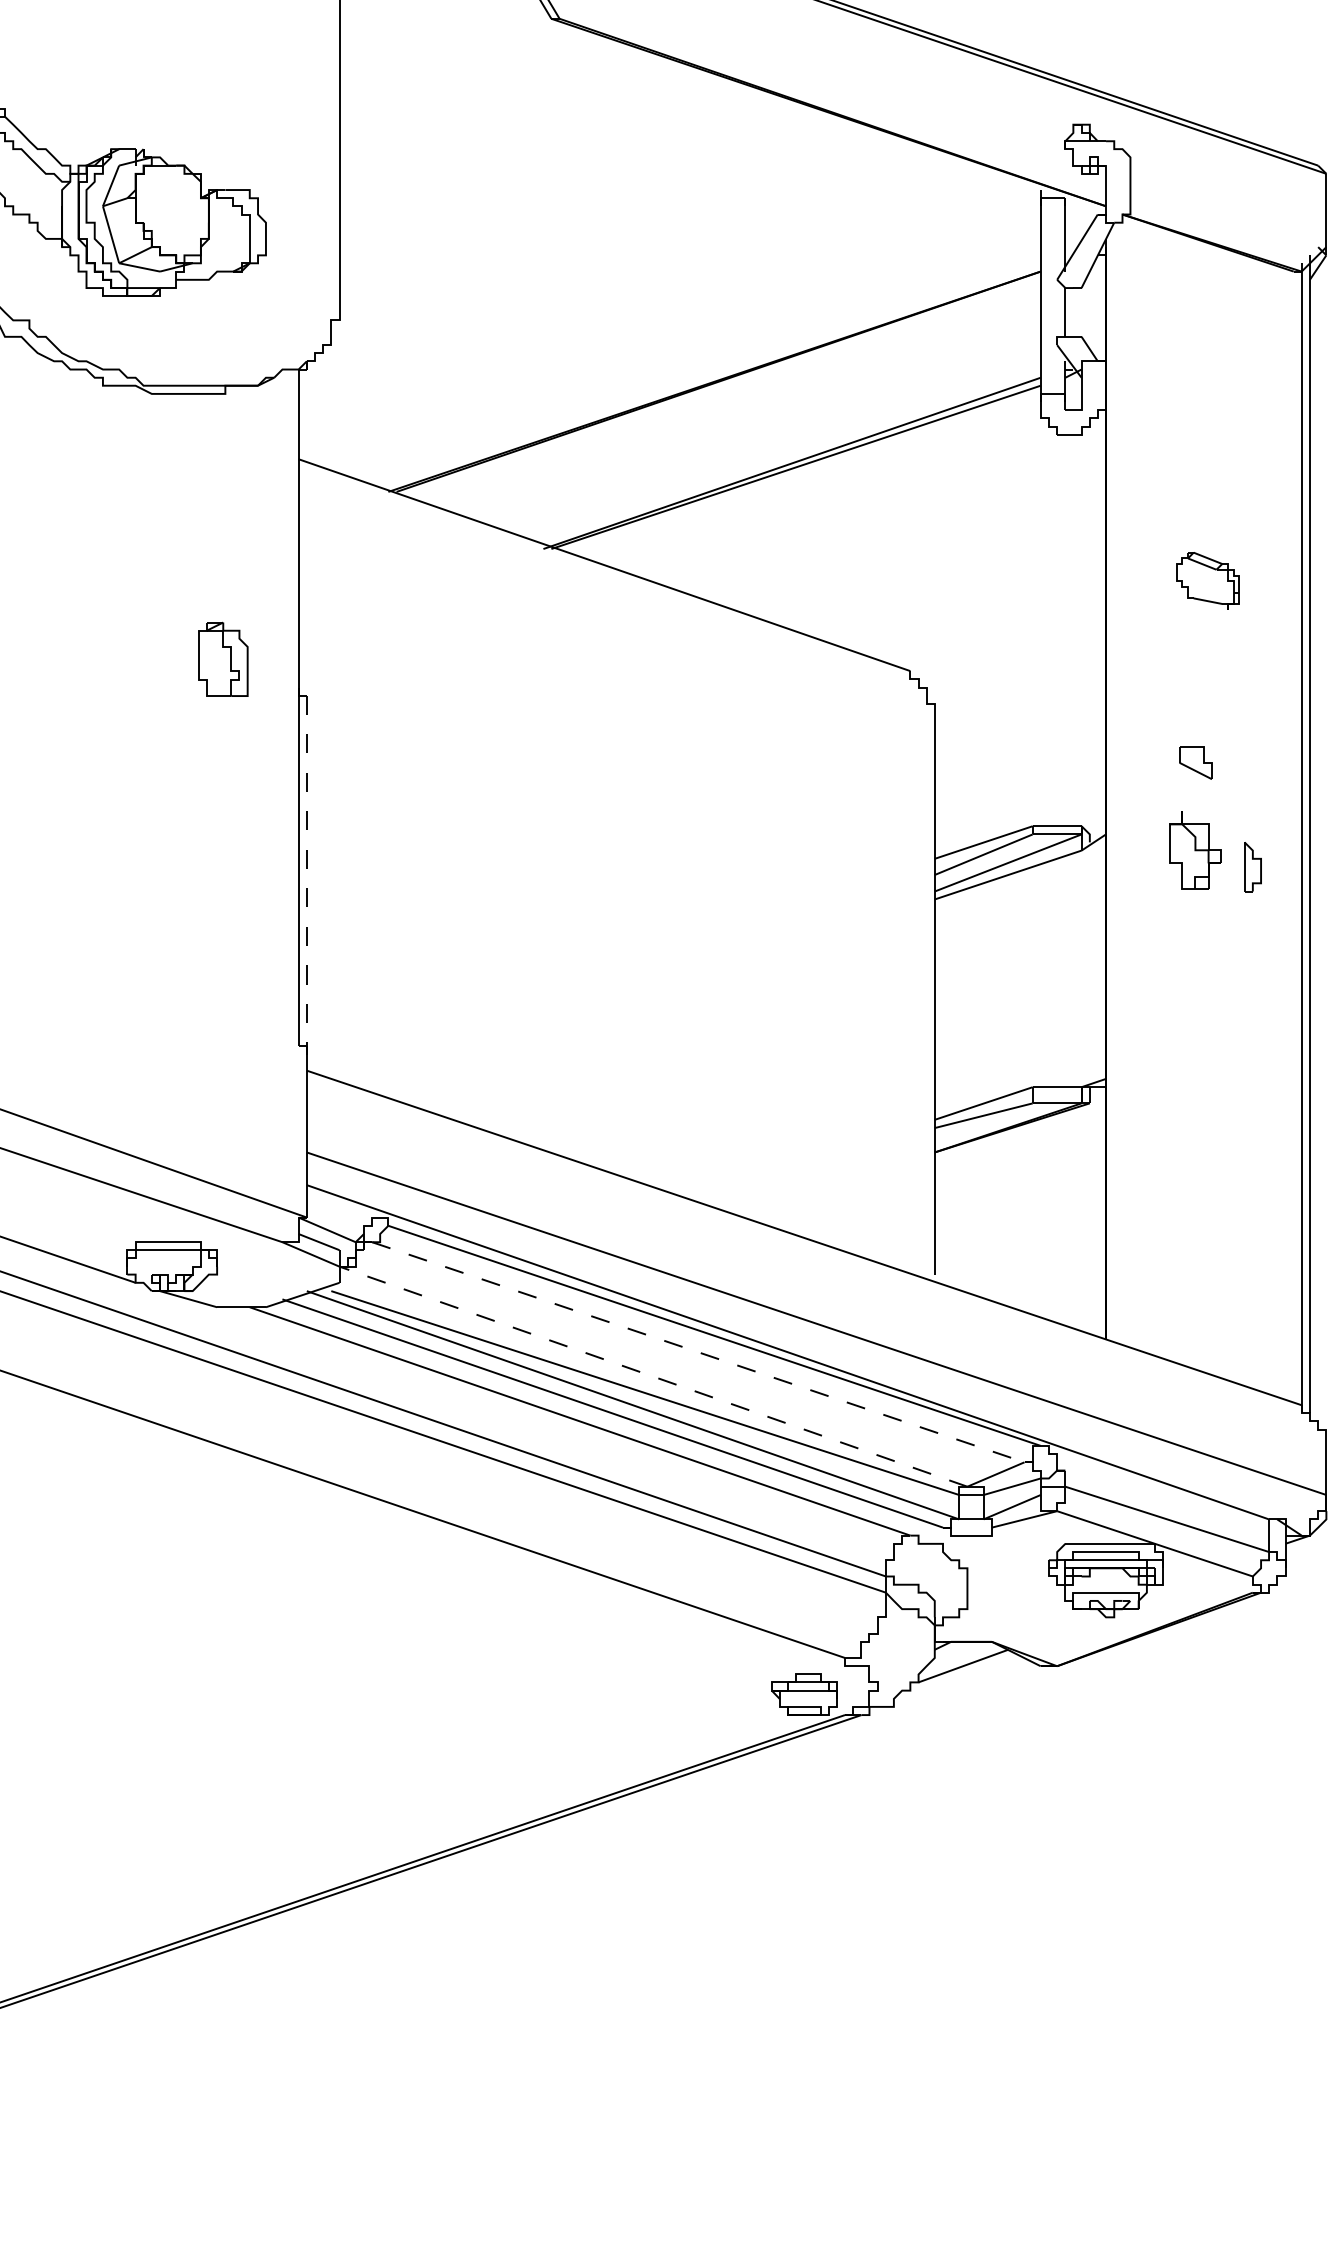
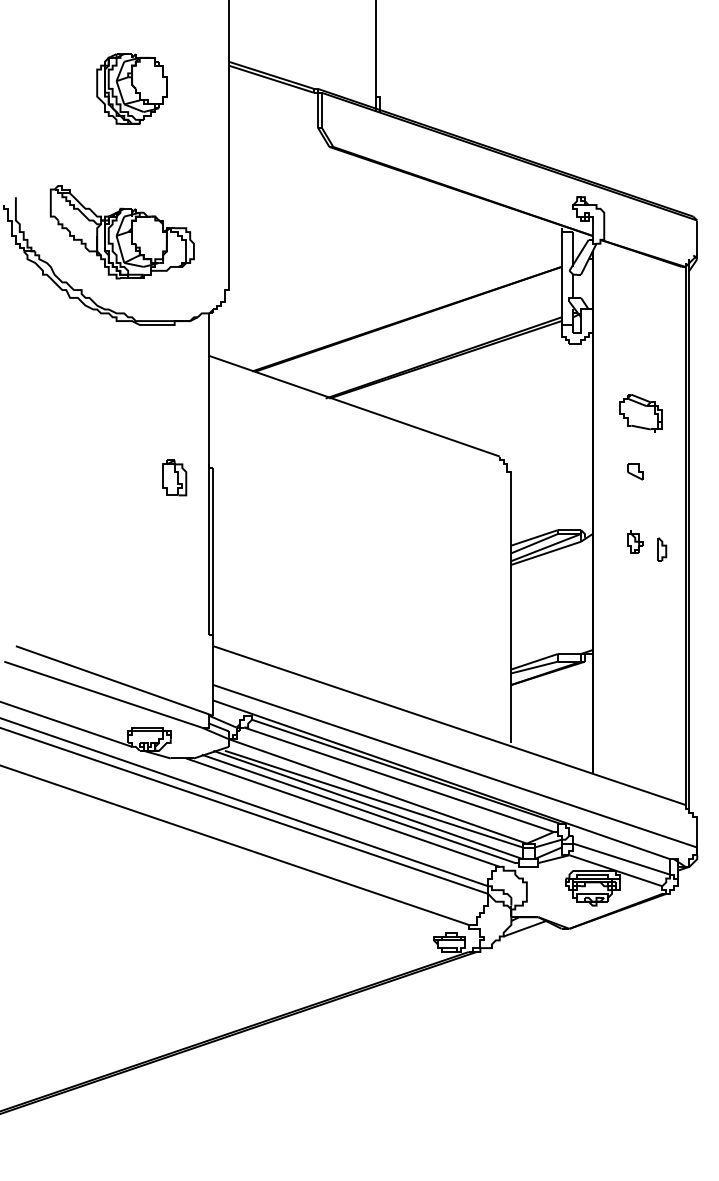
part: (1206, 580) -> (640, 413), size x1.43
part: (222, 658) -> (174, 477), moved
part: (1196, 761) -> (635, 471), moved
part: (1196, 850) -> (635, 541), size x0.62
line: (307, 875) -> (213, 553), dashed -> solid
line: (699, 1351) -> (399, 779), dashed -> solid
line: (652, 1376) -> (377, 791), dashed -> solid

